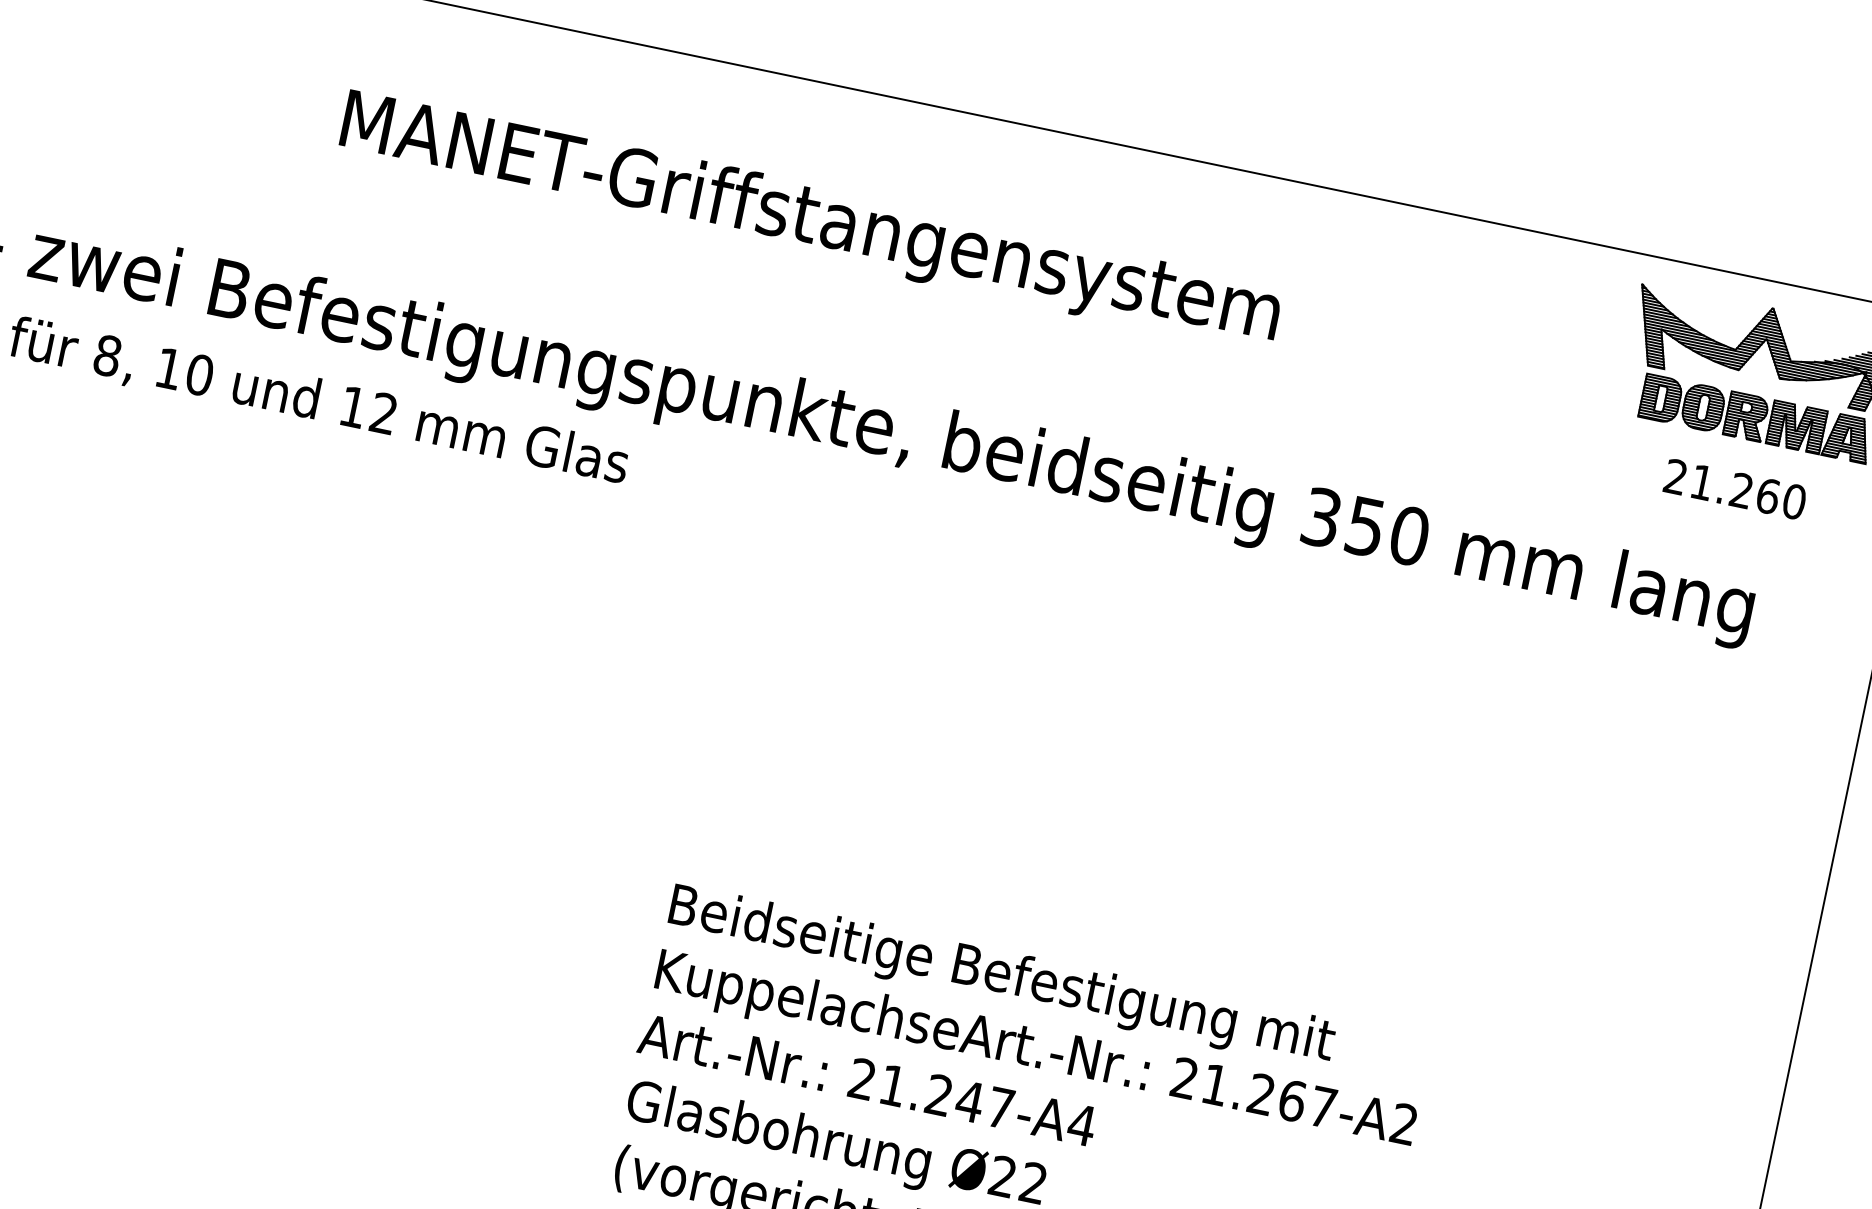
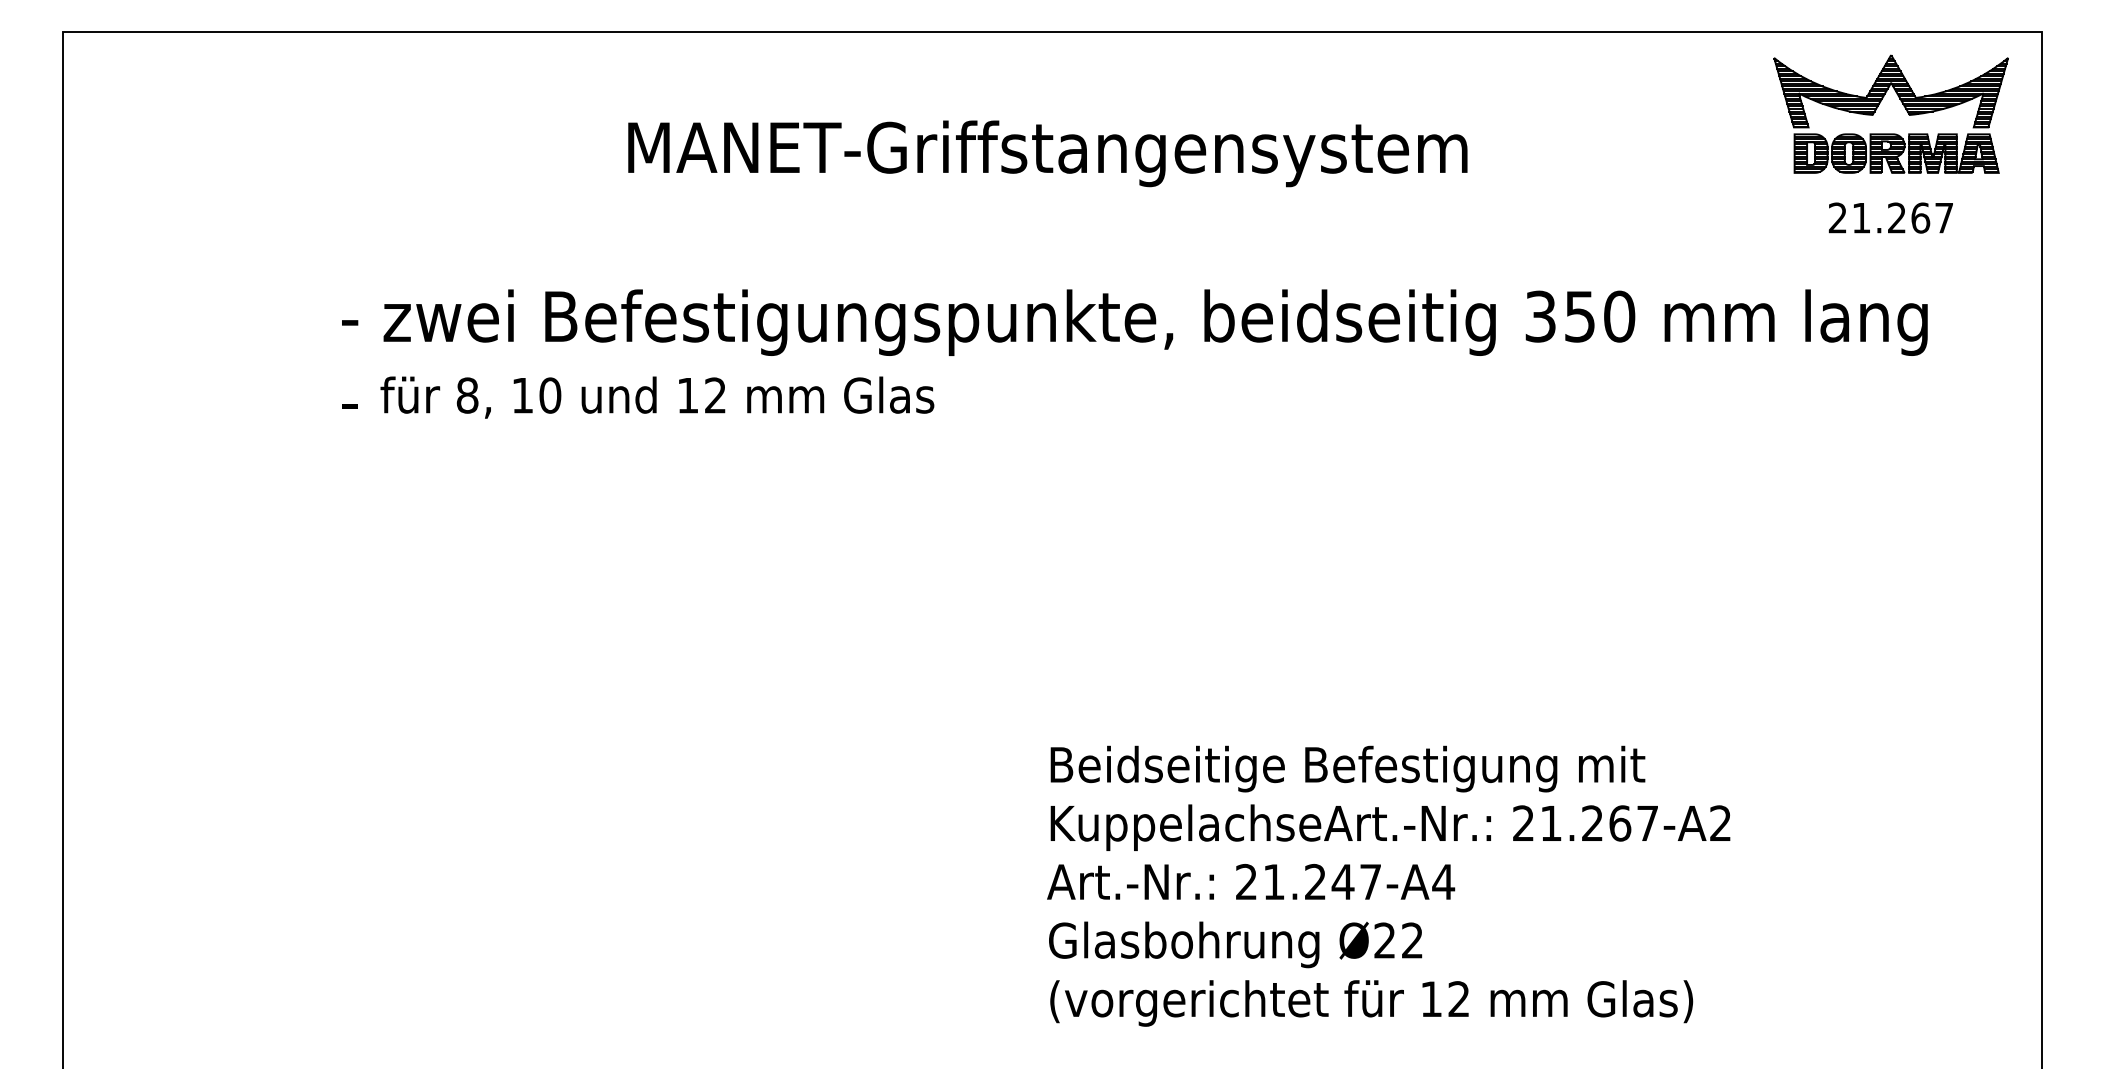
text: (1794, 501) -> (1944, 217), 21.260 -> 21.267

